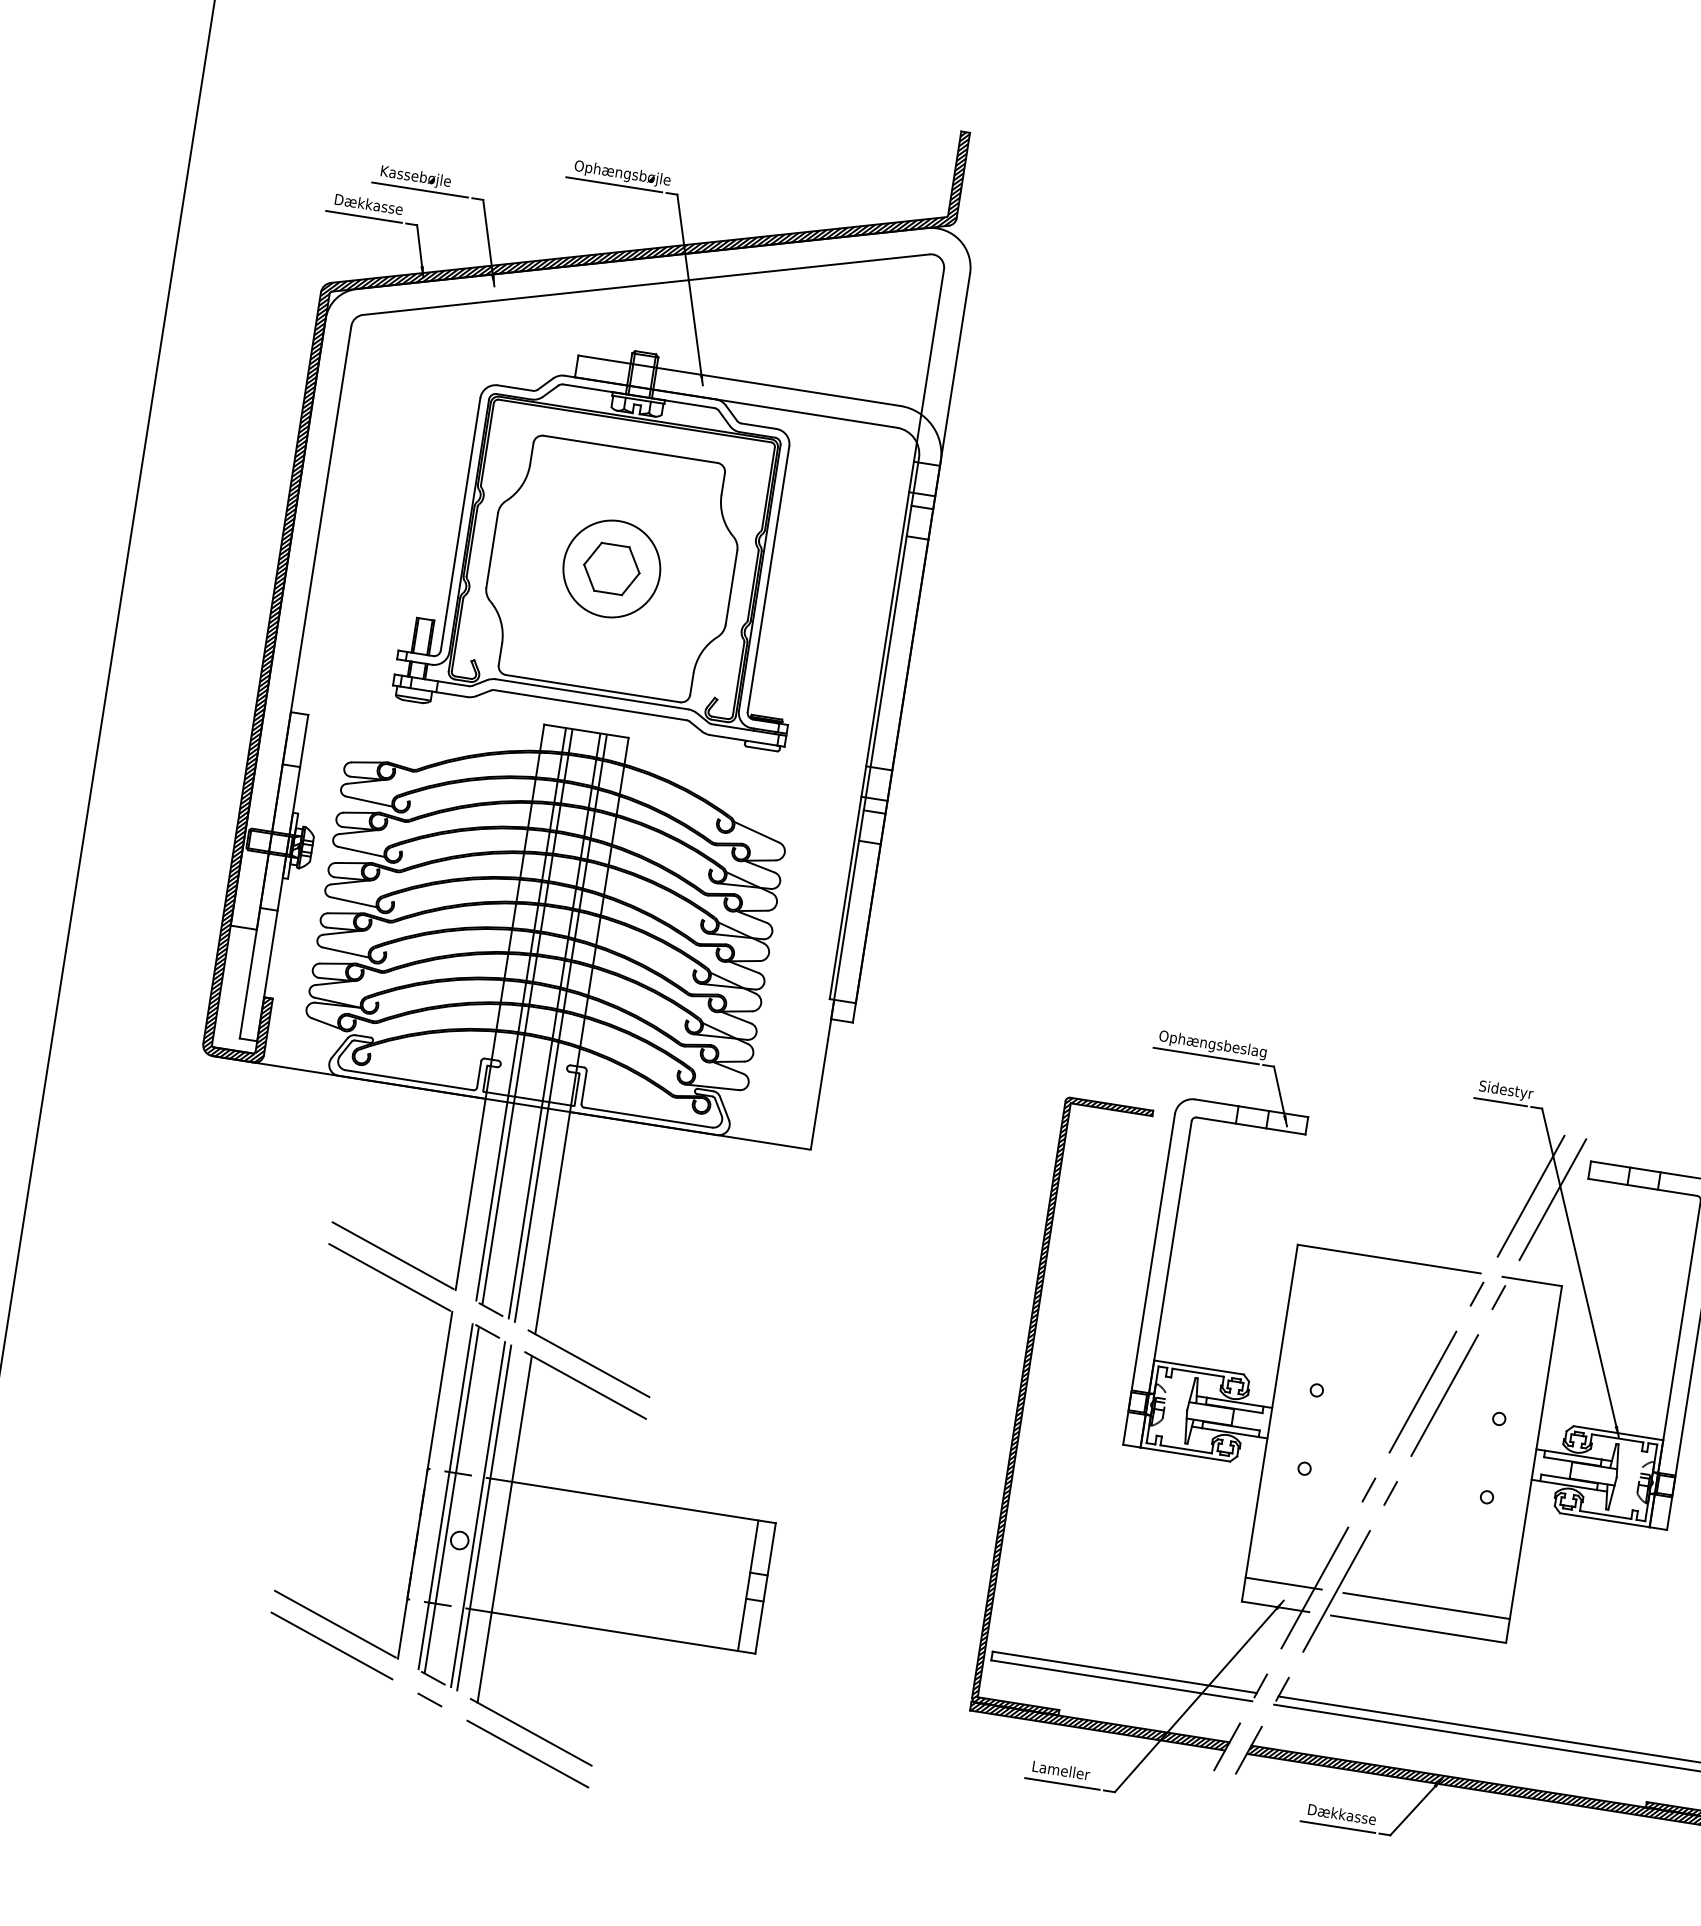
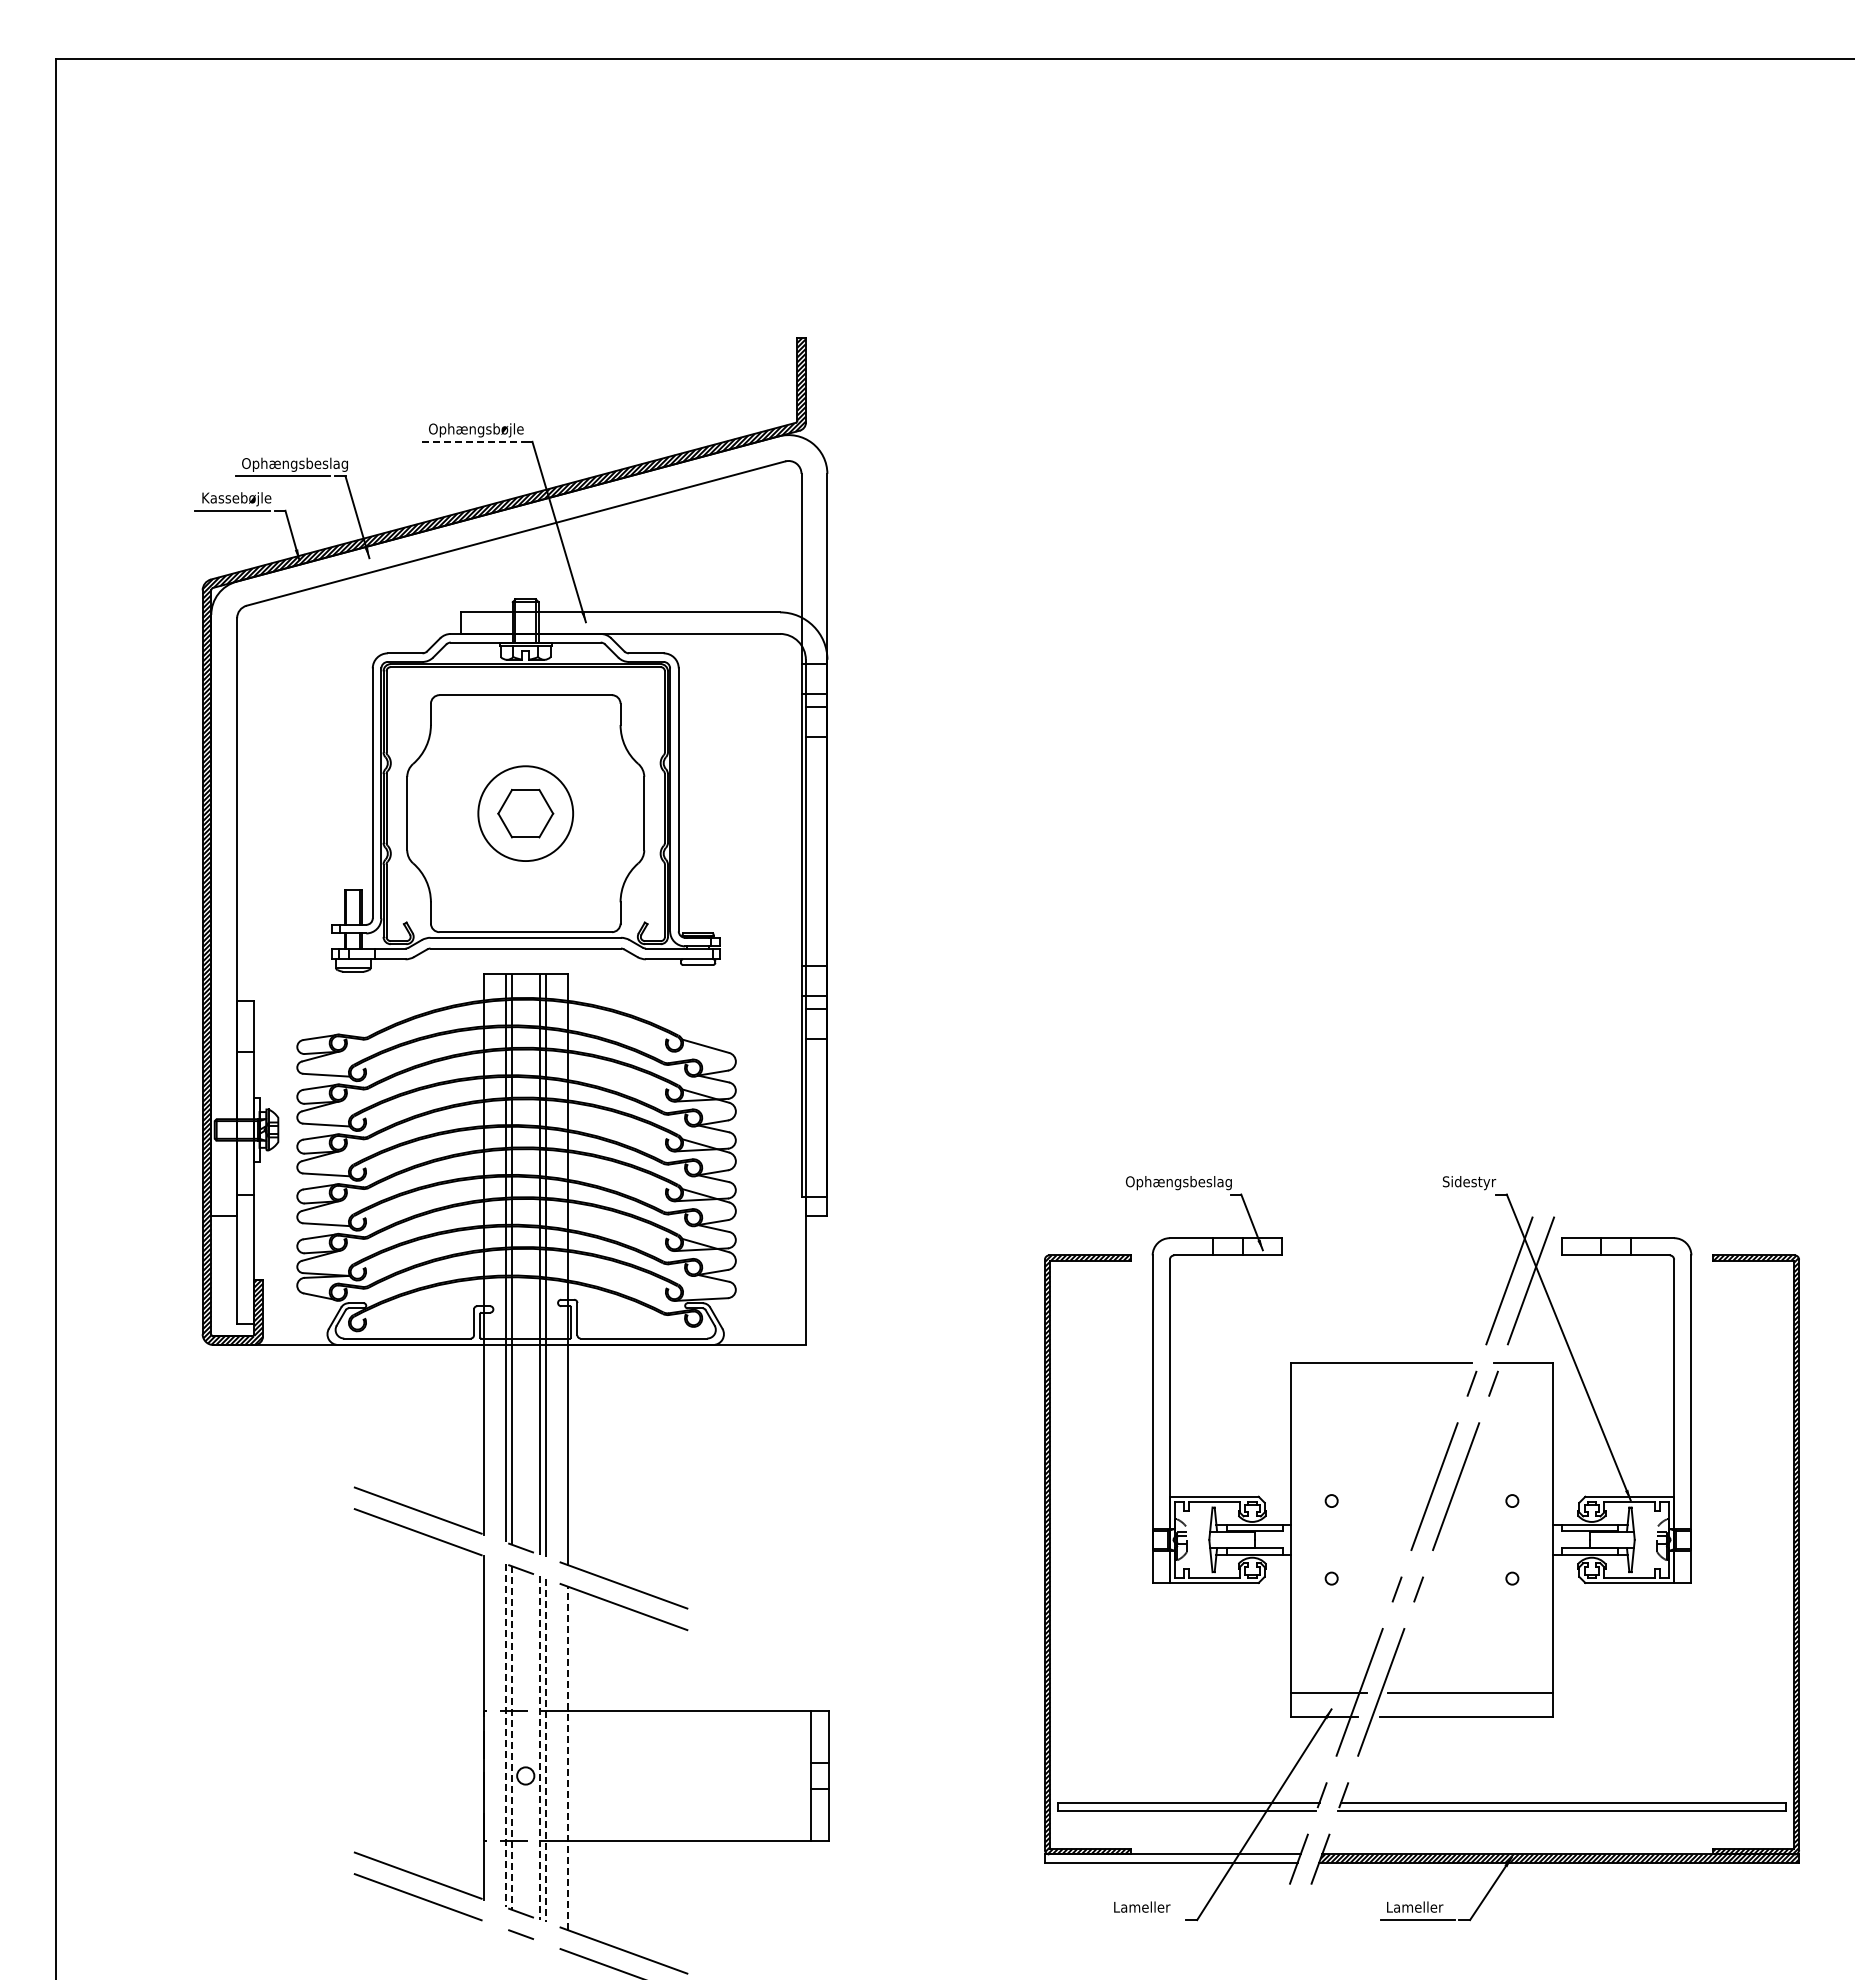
text: (433, 179) -> (294, 464), Kassebøjle -> Ophængsbeslag
line: (613, 184) -> (469, 441), solid -> dashed
text: (370, 206) -> (237, 499), Dækkasse -> Kassebøjle
line: (1206, 1056) -> (1174, 1194), removed
line: (1500, 1102) -> (1465, 1194), removed
line: (445, 1496) -> (505, 1735), solid -> dashed
line: (451, 1500) -> (511, 1738), solid -> dashed
line: (477, 1514) -> (539, 1748), solid -> dashed
line: (484, 1518) -> (546, 1750), solid -> dashed
line: (504, 1529) -> (567, 1758), solid -> dashed
hatch: (1099, 1726) -> (1172, 1858), removed
line: (1062, 1784) -> (1145, 1920), removed
text: (1342, 1813) -> (1420, 1906), Dækkasse -> Lameller

